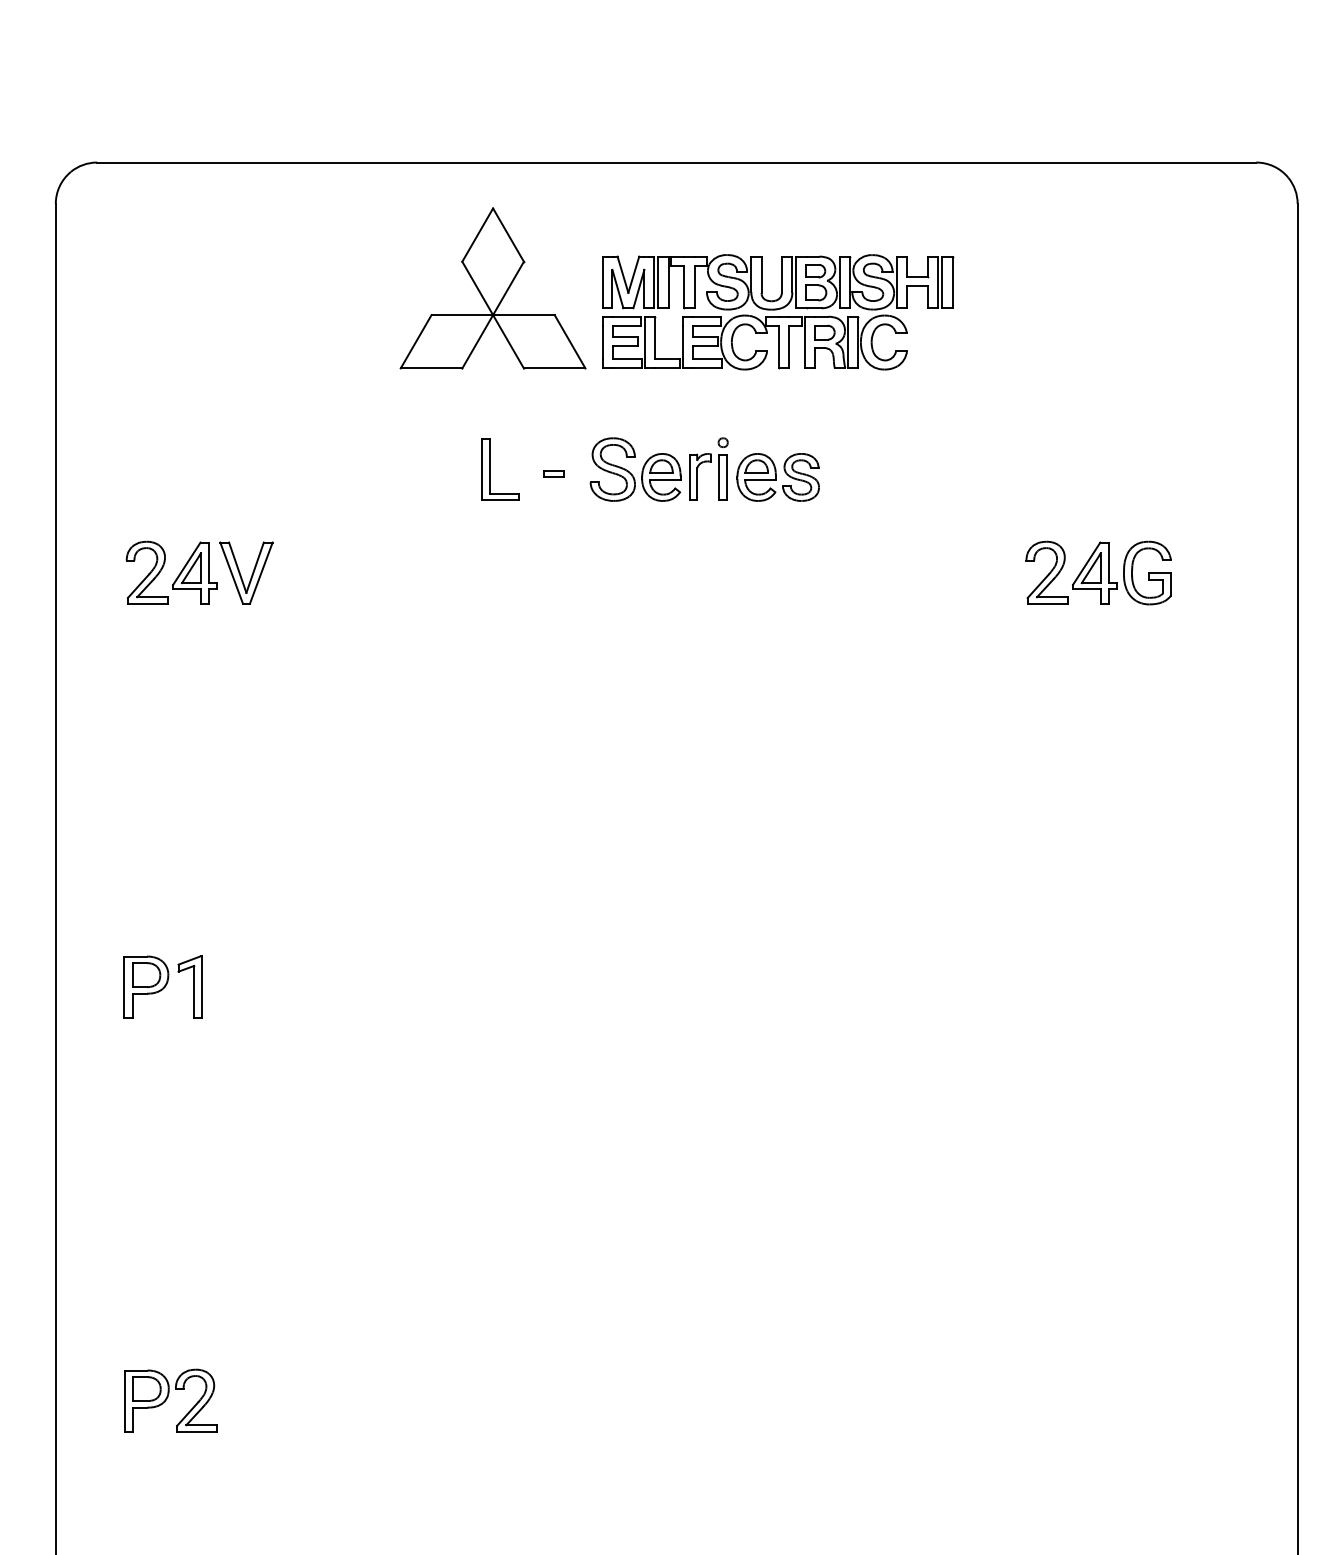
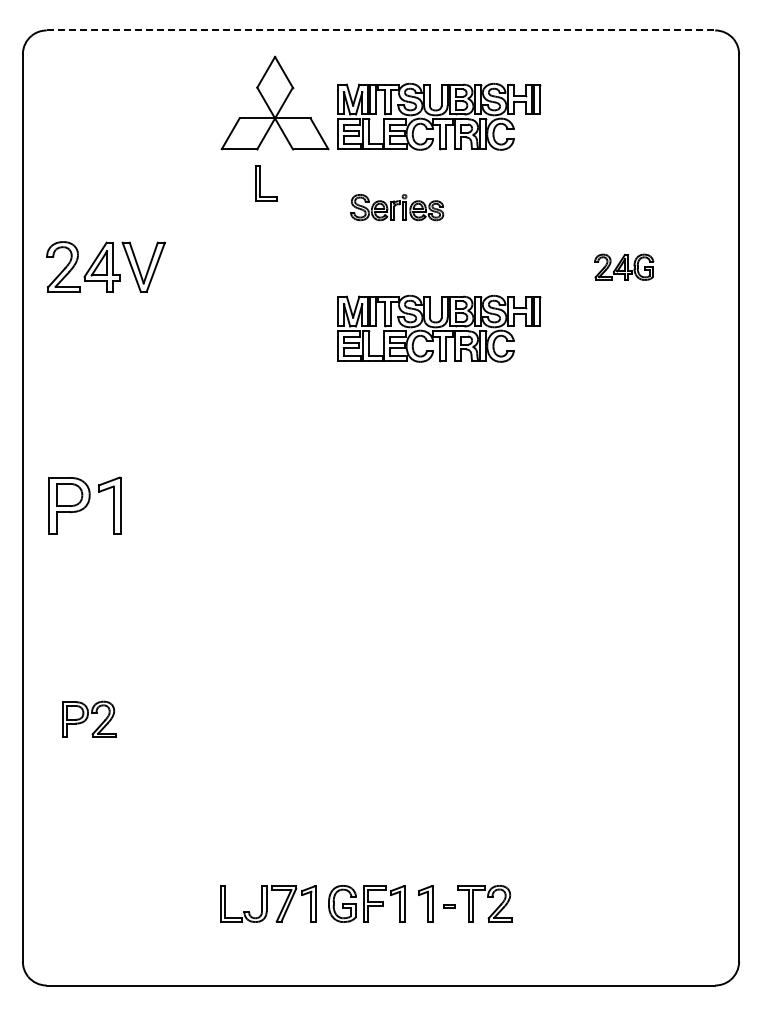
line: (677, 162) -> (381, 30), solid -> dashed
part: (500, 469) -> (266, 183), moved
part: (703, 469) -> (396, 207), size x0.7
part: (552, 472) -> (309, 209), removed
part: (199, 571) -> (105, 266), size x1.4
part: (1097, 573) -> (623, 267), size x0.7
part: (778, 679) -> (439, 328), added
part: (162, 986) -> (84, 505), size x1.6
part: (171, 1398) -> (89, 718), moved

